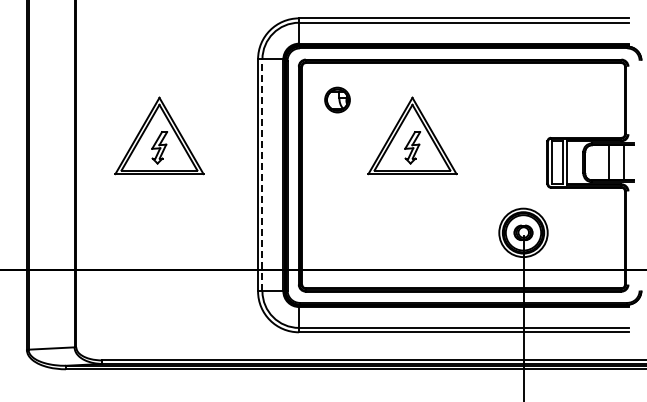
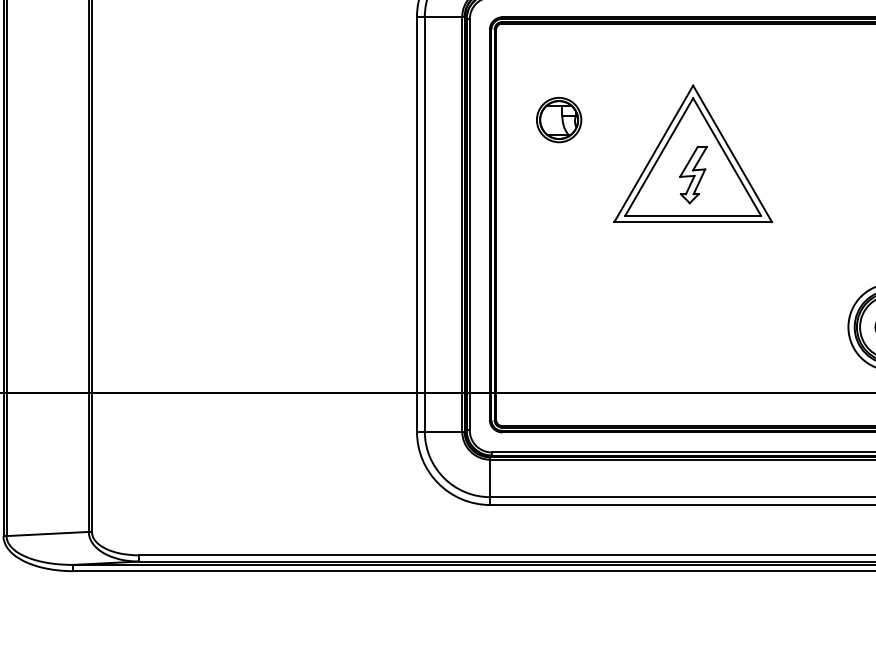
part: (337, 99) -> (559, 119), moved
part: (159, 135) -> (240, 153), removed
line: (262, 175) -> (424, 224), dashed -> solid

